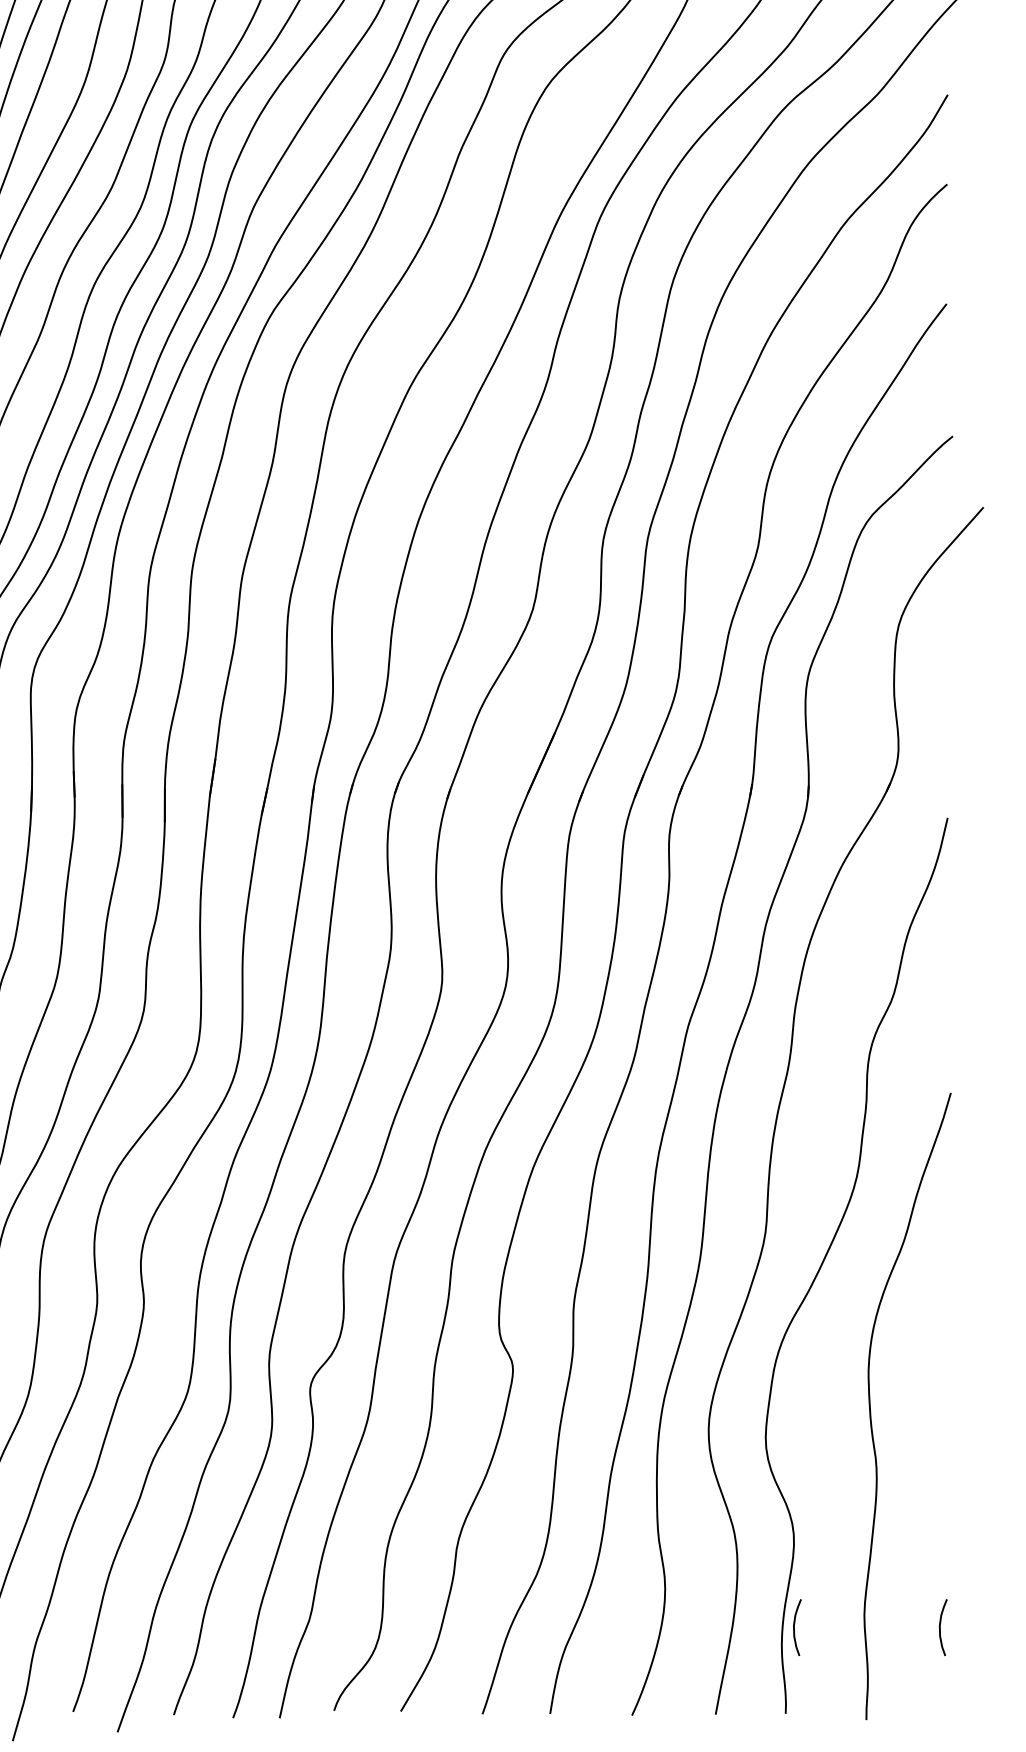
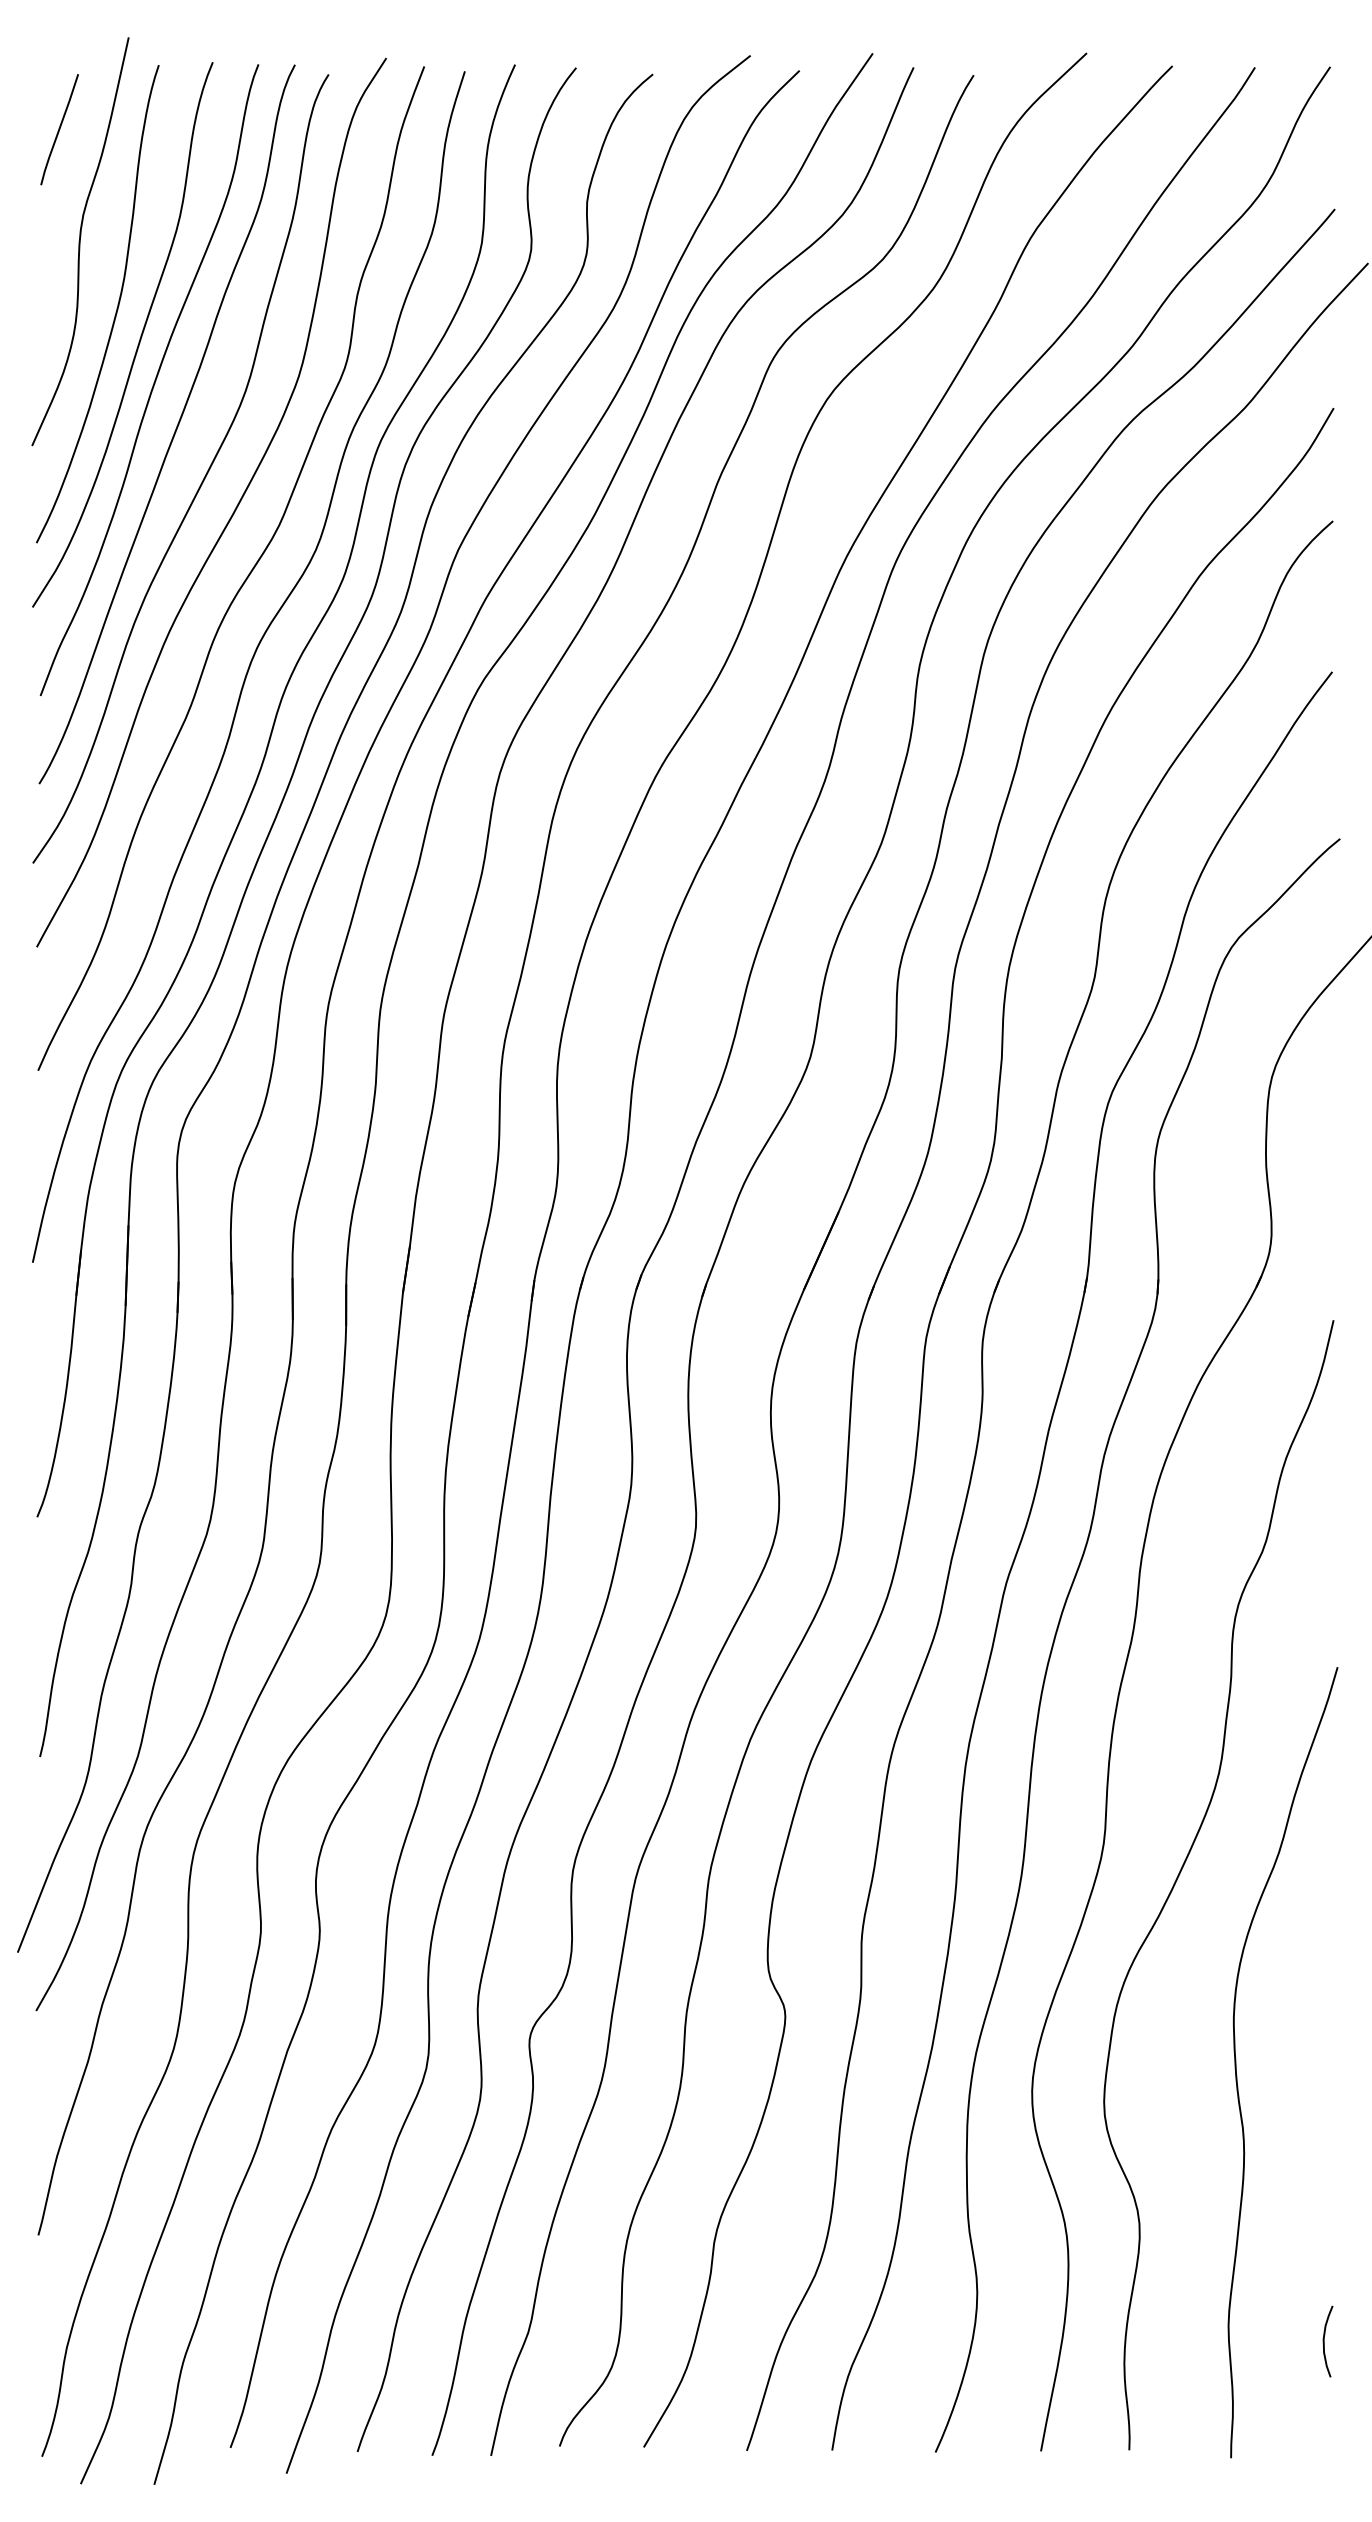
curve: (794, 1627) -> (1140, 2341), removed

